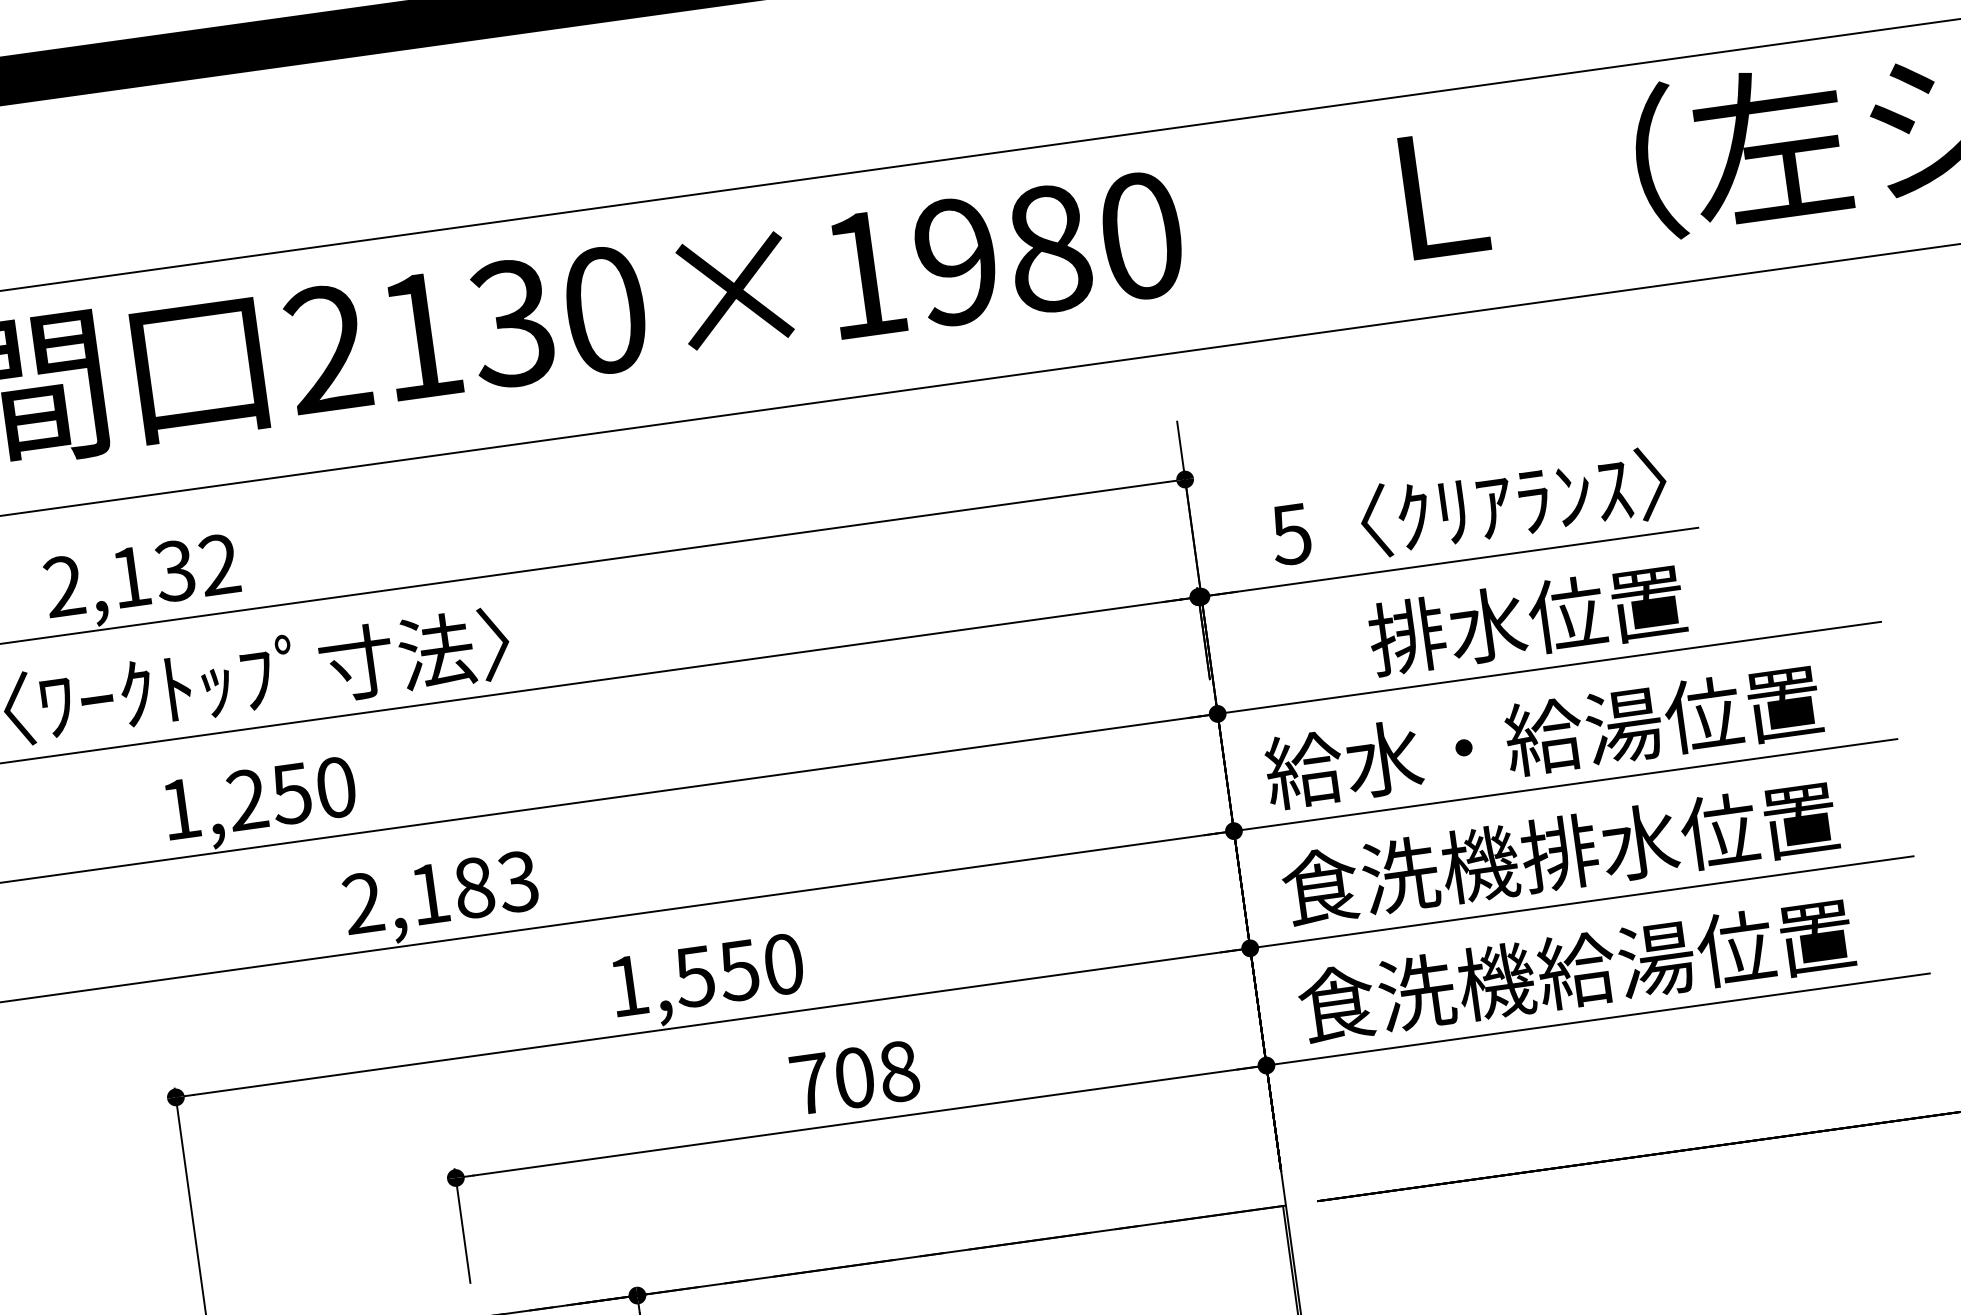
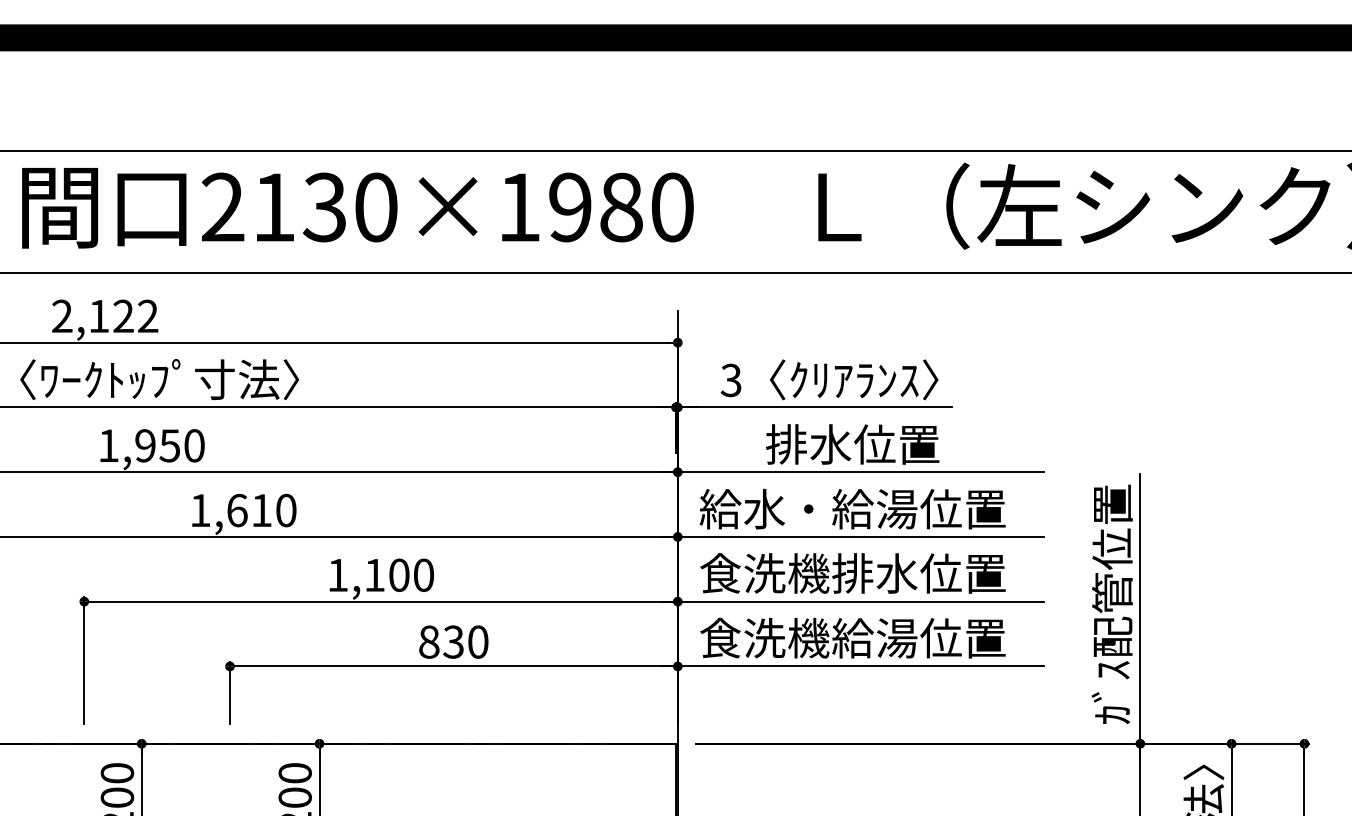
text: (1291, 532) -> (731, 379), 5 -> 3
text: (175, 571) -> (123, 316), 2,132 -> 2,122
text: (247, 799) -> (145, 445), 1,250 -> 1,950
text: (441, 892) -> (243, 510), 2,183 -> 1,610
text: (716, 972) -> (386, 574), 1,550 -> 1,100
text: (854, 1076) -> (453, 641), 708 -> 830

